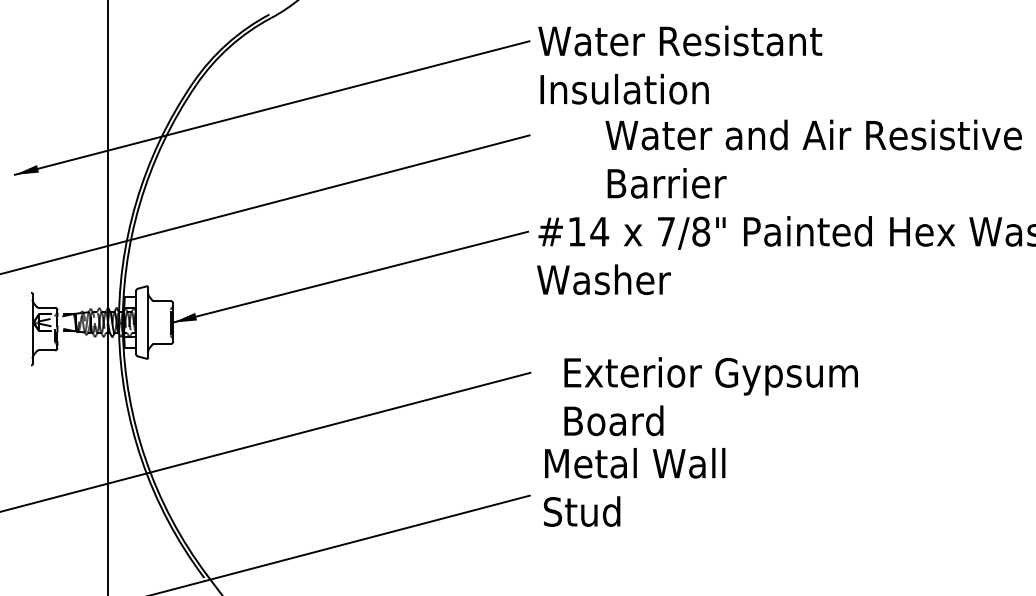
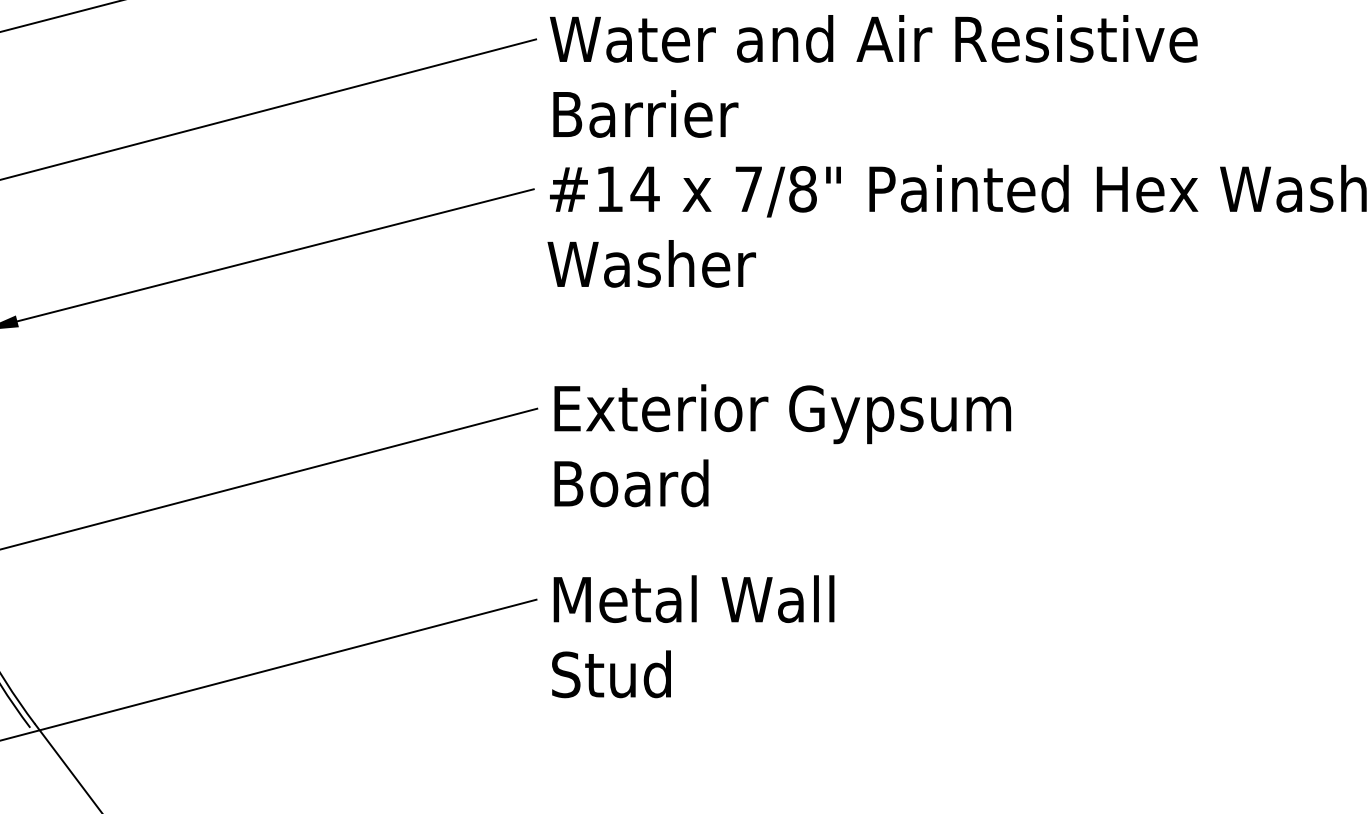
text: (813, 158) -> (873, 75), moved
text: (710, 396) -> (781, 445), moved
text: (634, 487) -> (693, 636), moved

